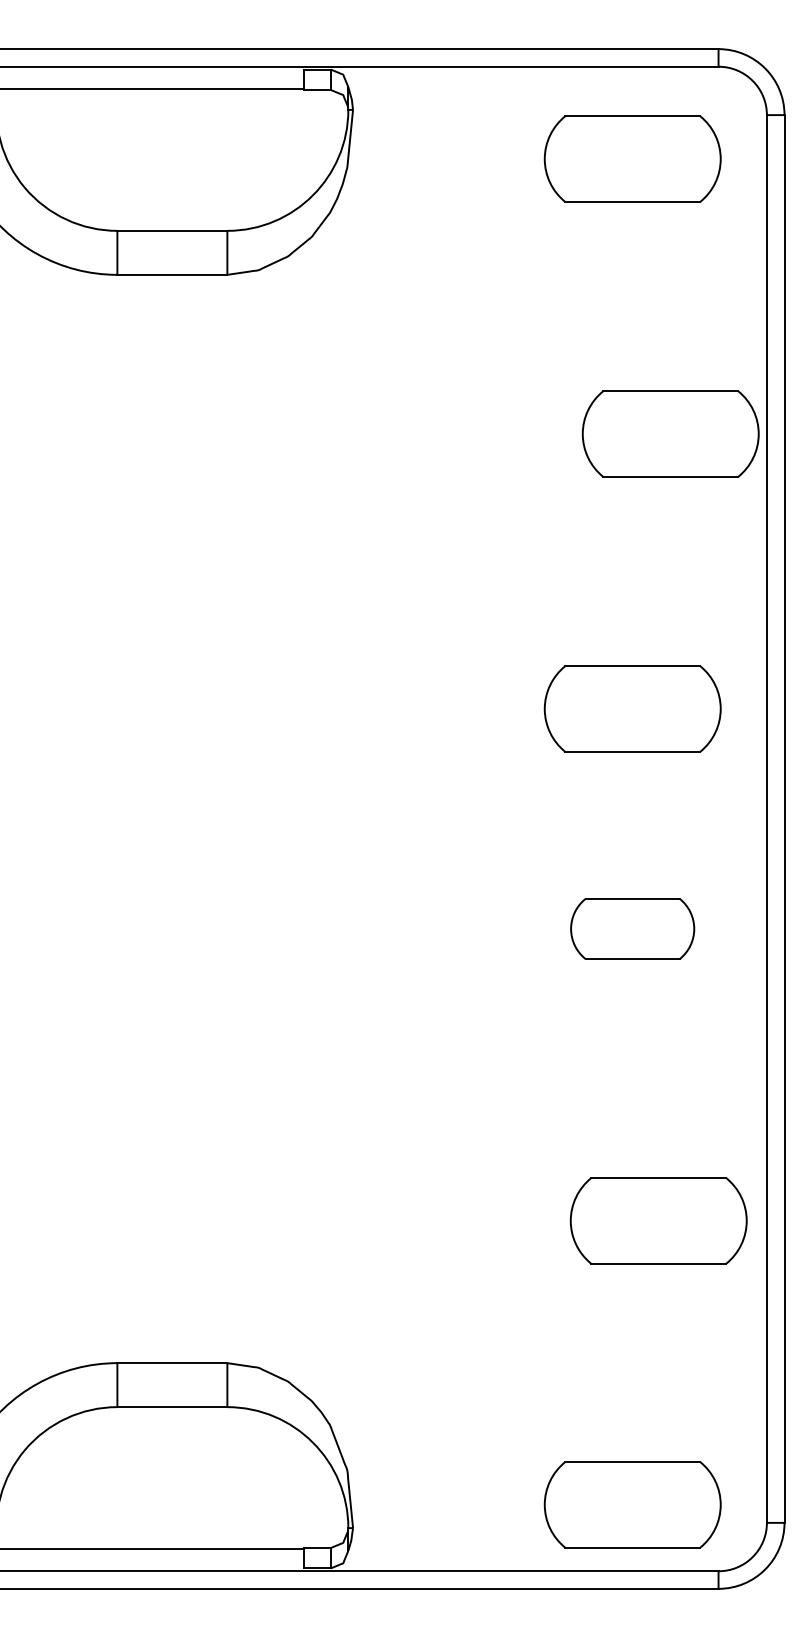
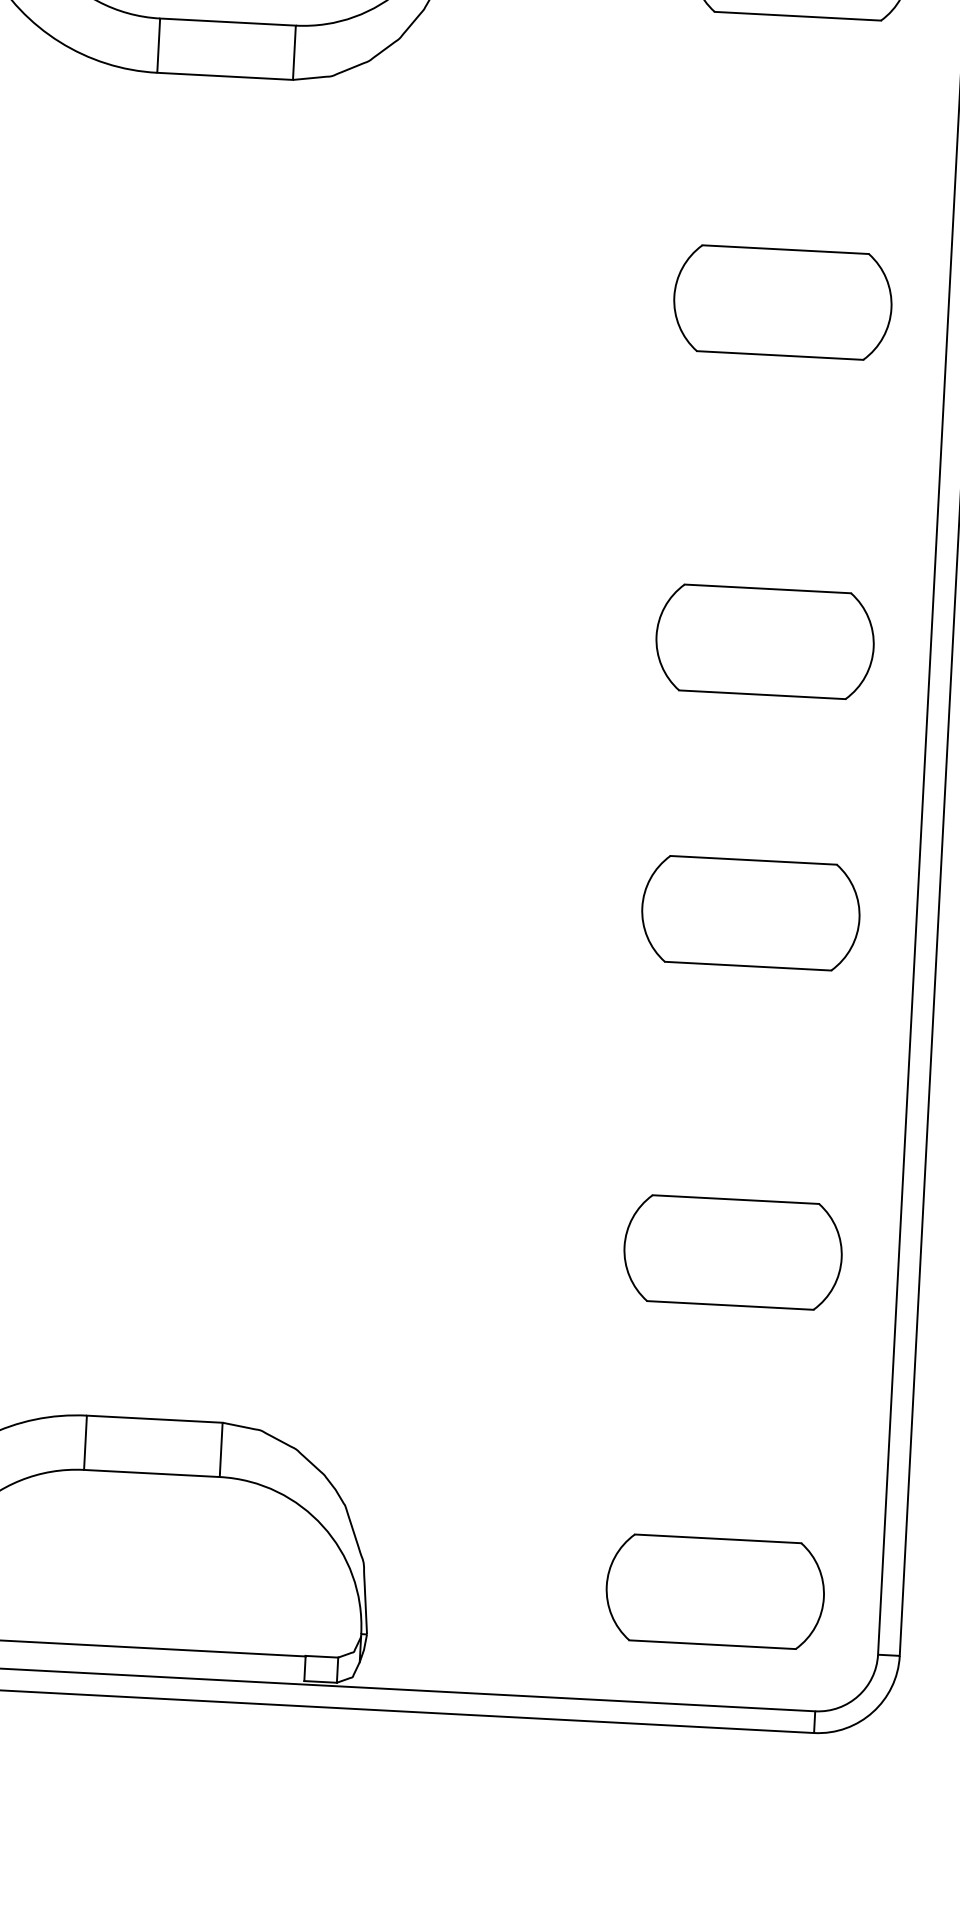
part: (670, 433) -> (782, 301), moved
part: (632, 928) -> (750, 912), size x1.43
part: (658, 1220) -> (732, 1251), moved
part: (632, 1504) -> (715, 1591), moved

